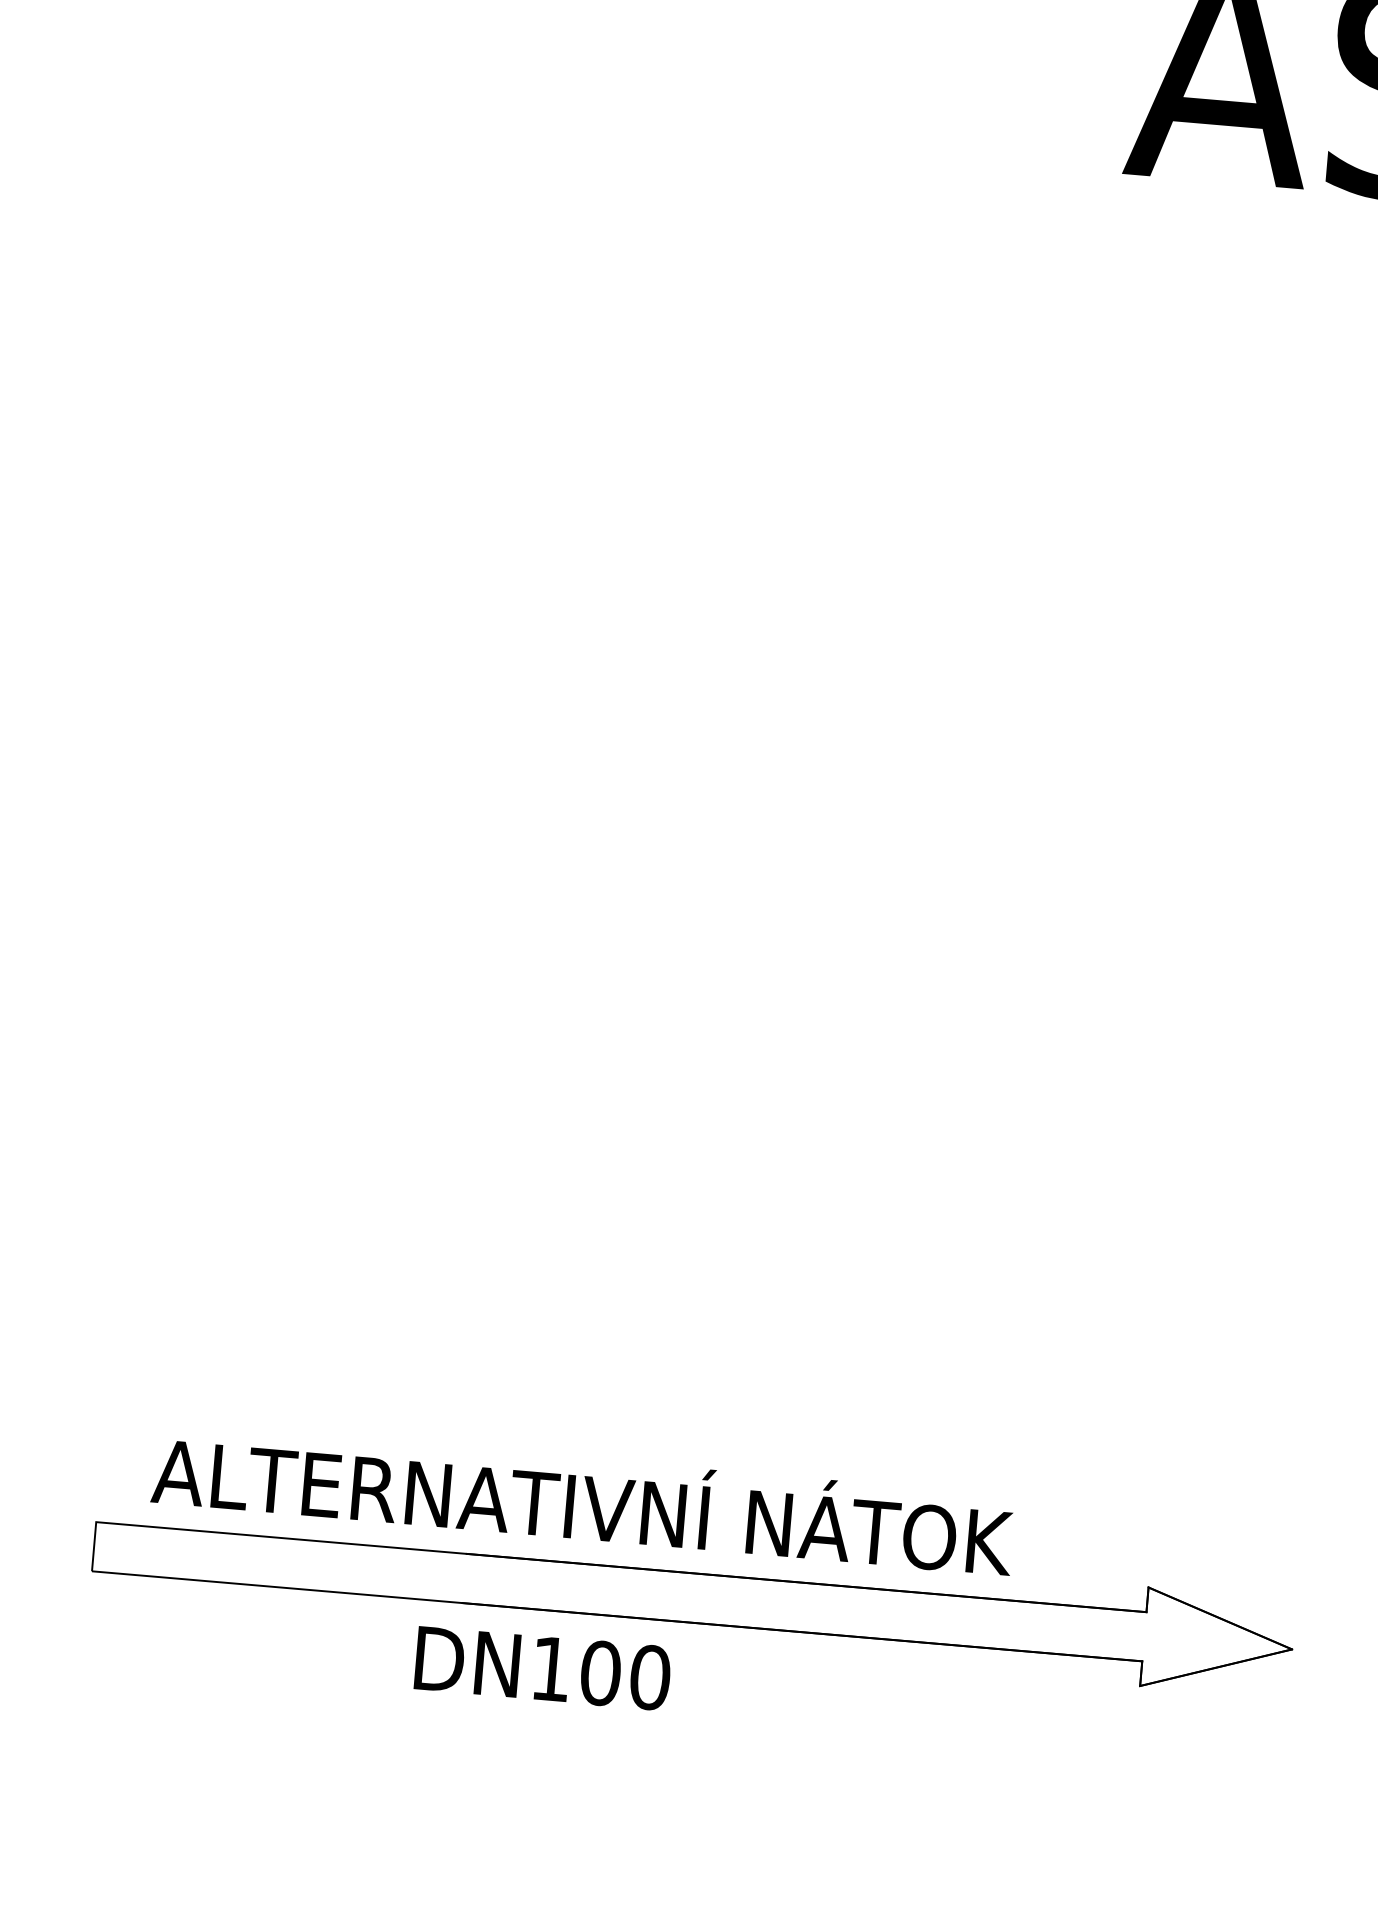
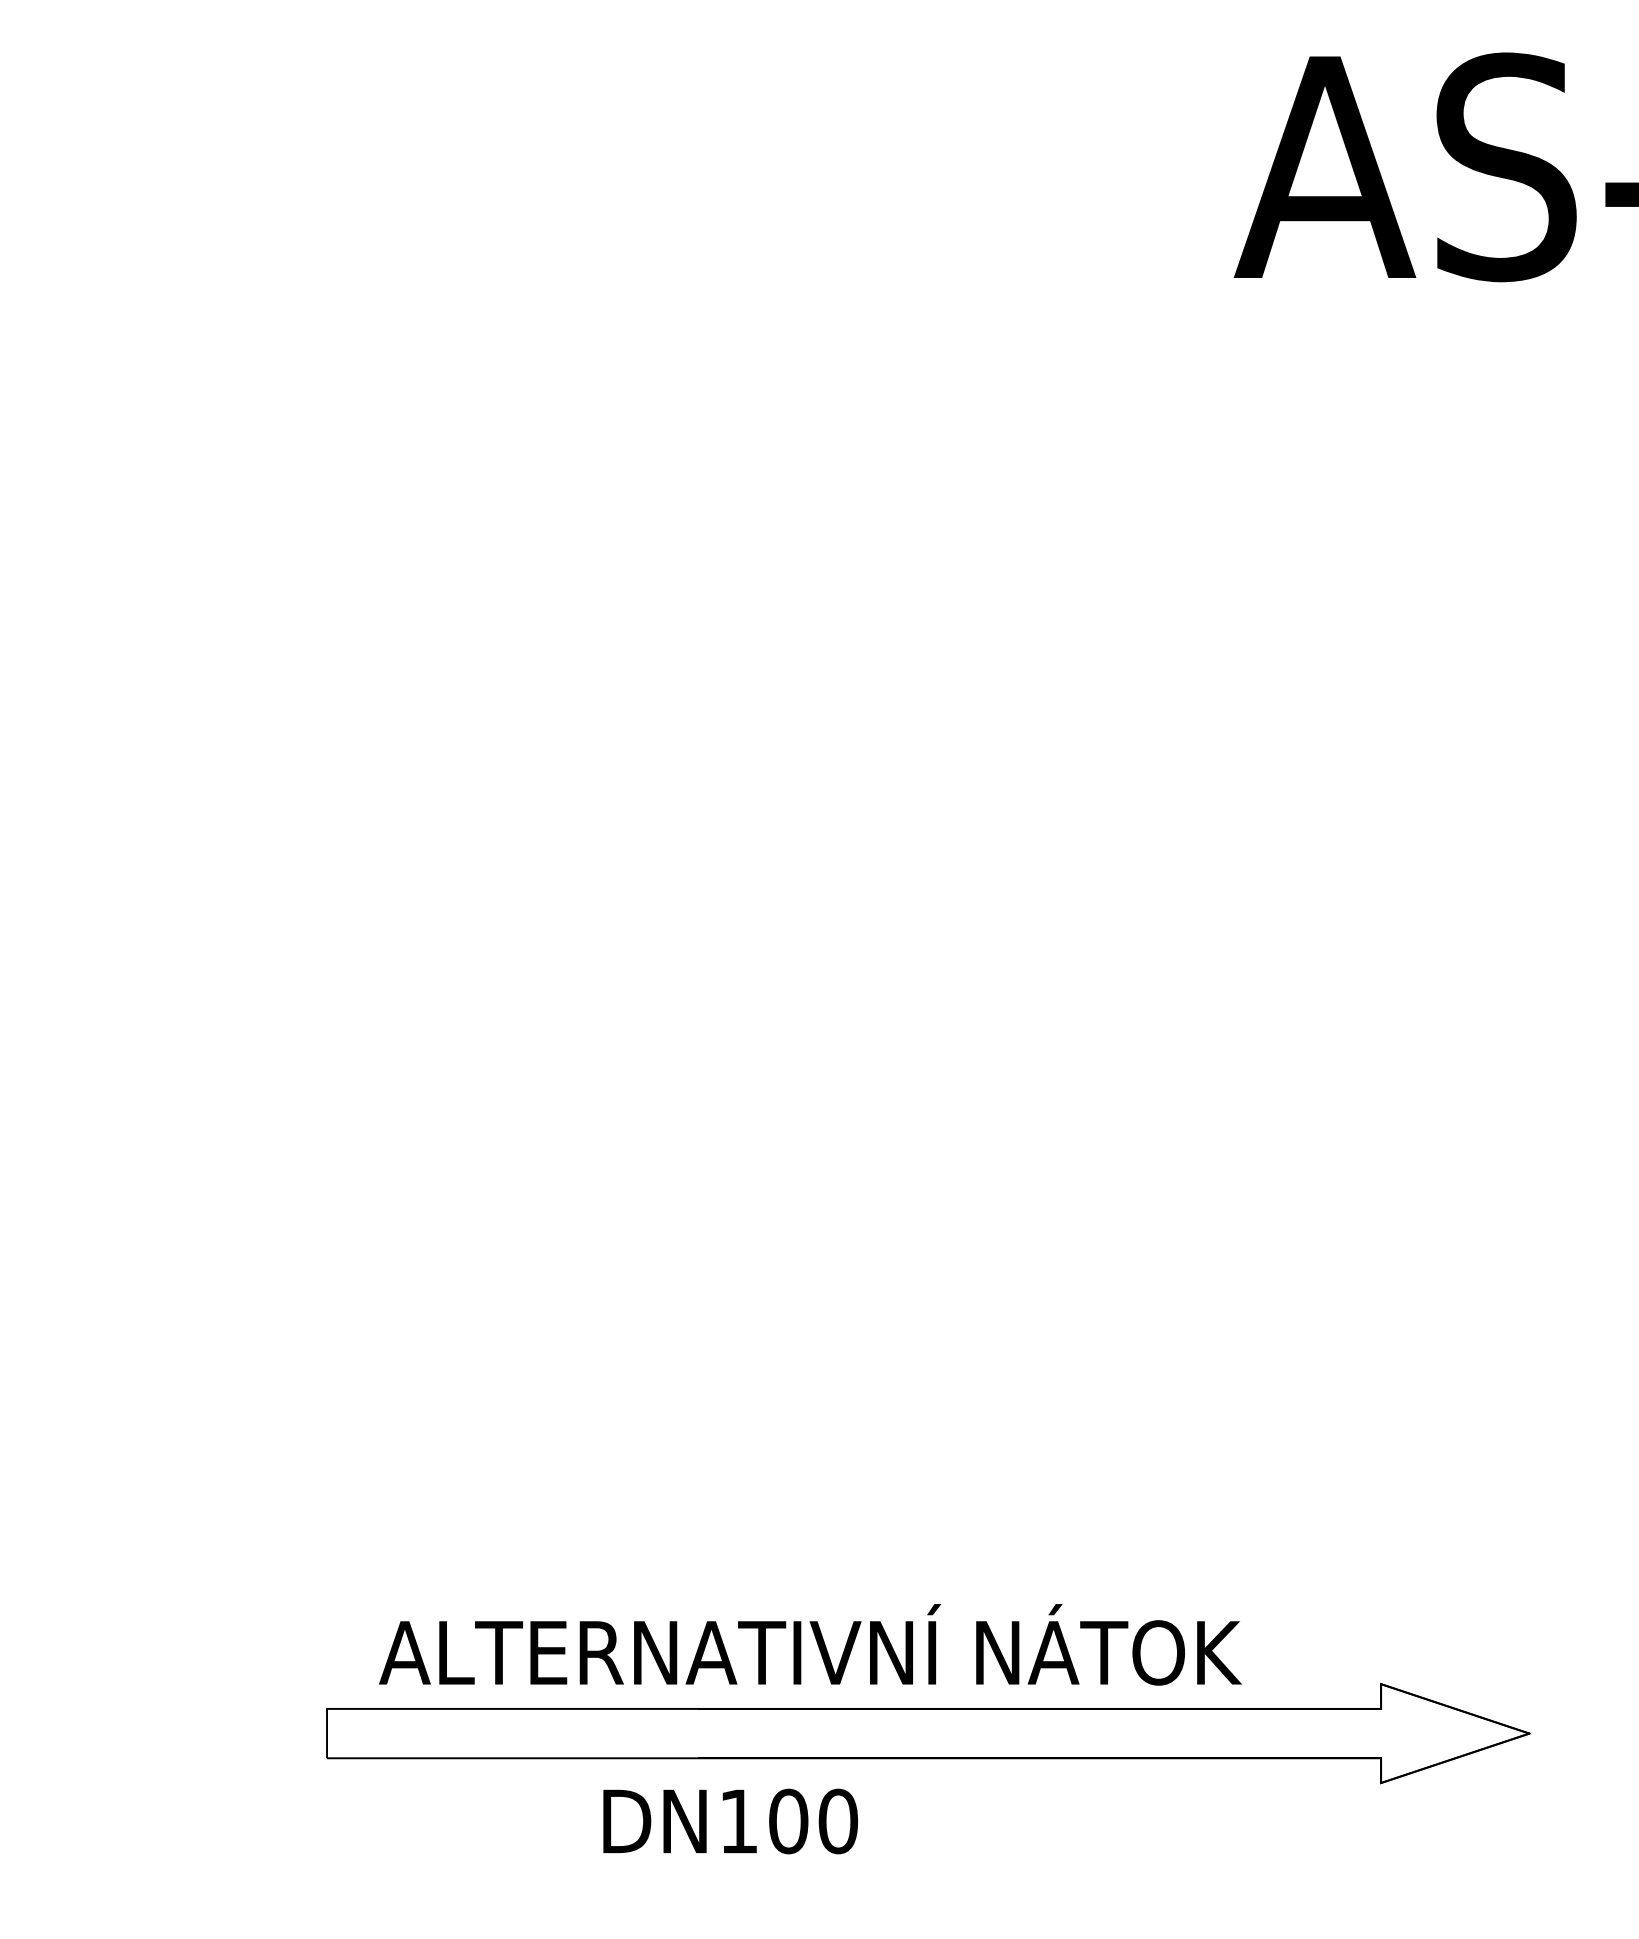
text: (542, 1668) -> (730, 1821), moved

